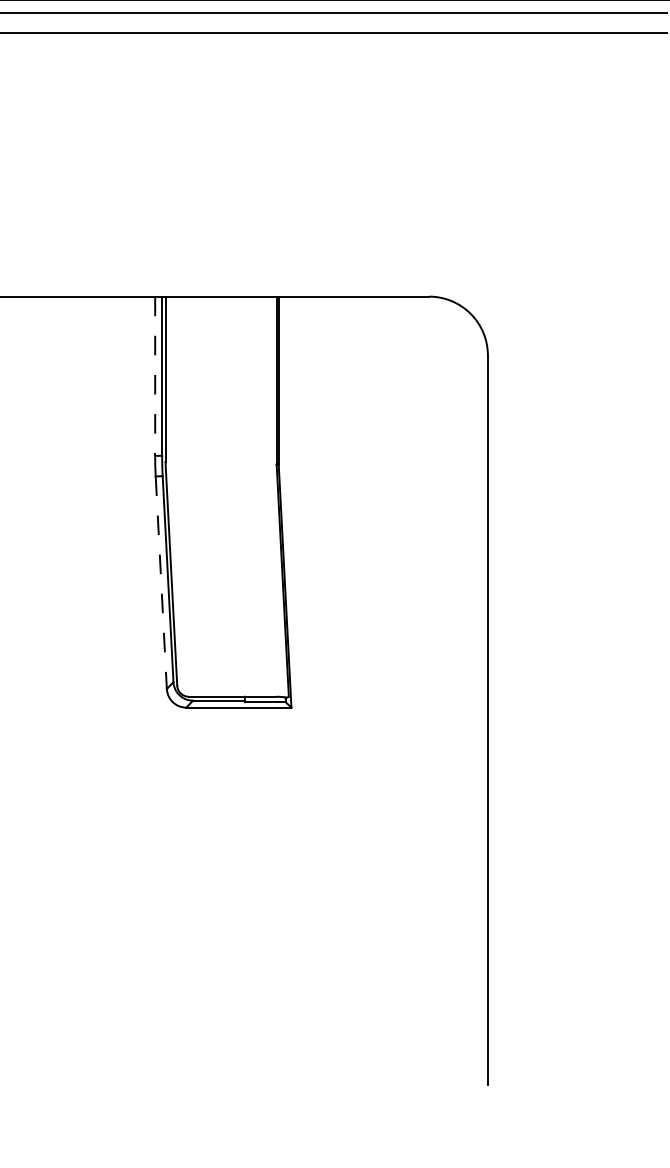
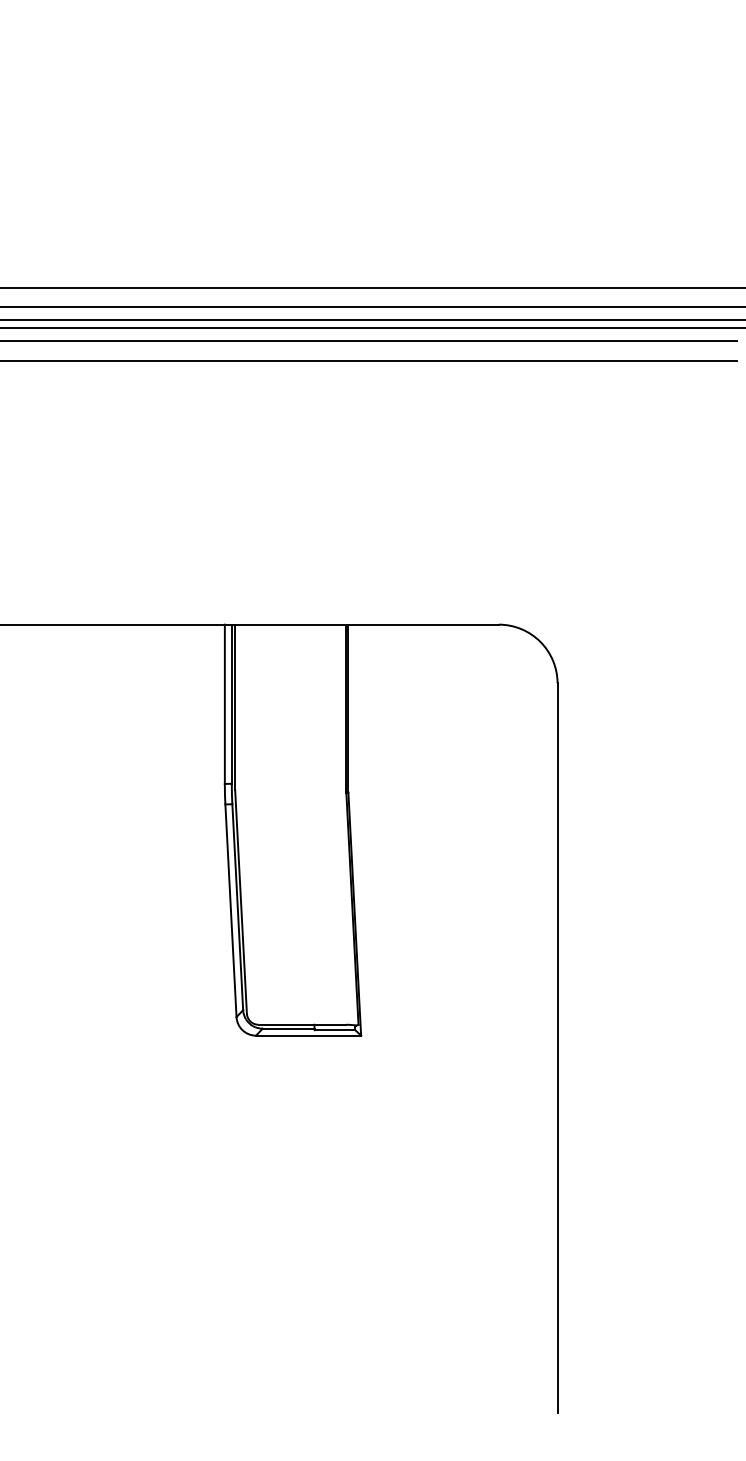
line: (154, 376) -> (224, 704), dashed -> solid
line: (160, 583) -> (230, 911), dashed -> solid

